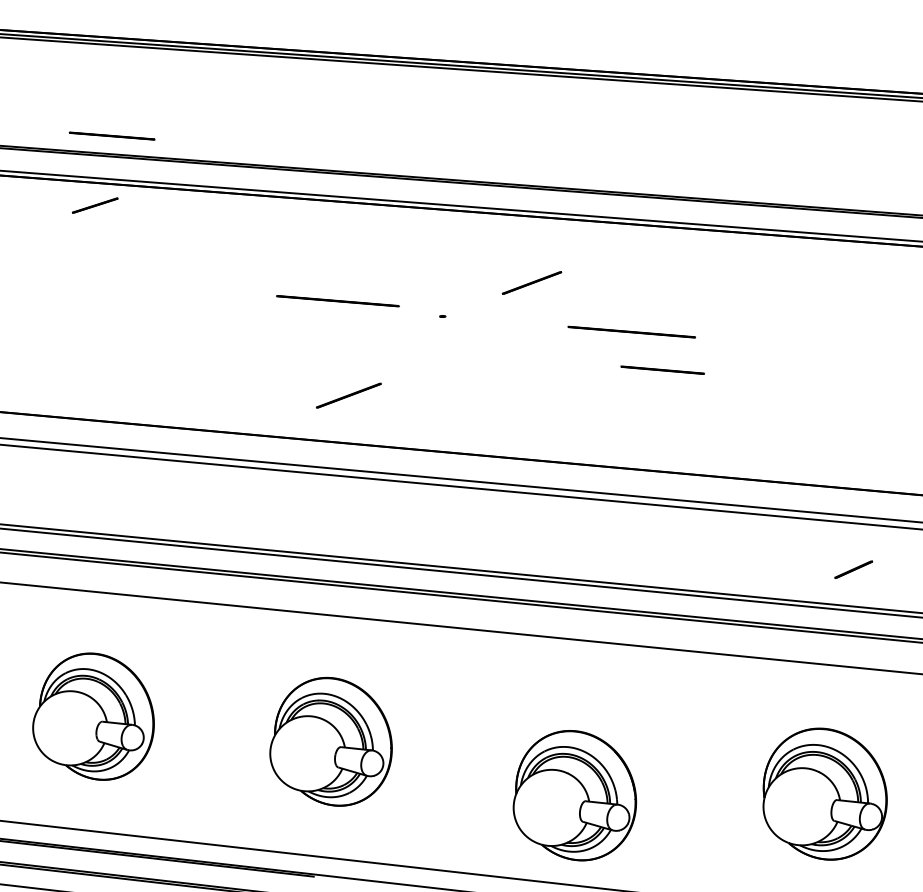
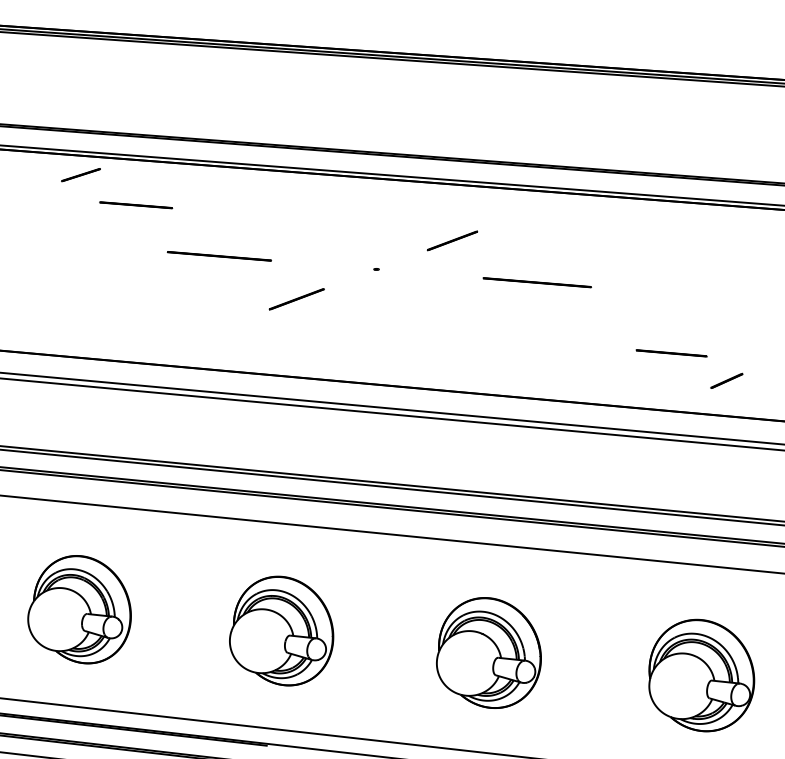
line: (111, 135) -> (135, 204), moved
line: (337, 301) -> (219, 256), moved
line: (662, 369) -> (671, 352), moved
line: (348, 395) -> (296, 299), moved
line: (853, 569) -> (726, 380), moved
part: (574, 795) -> (488, 652), moved

